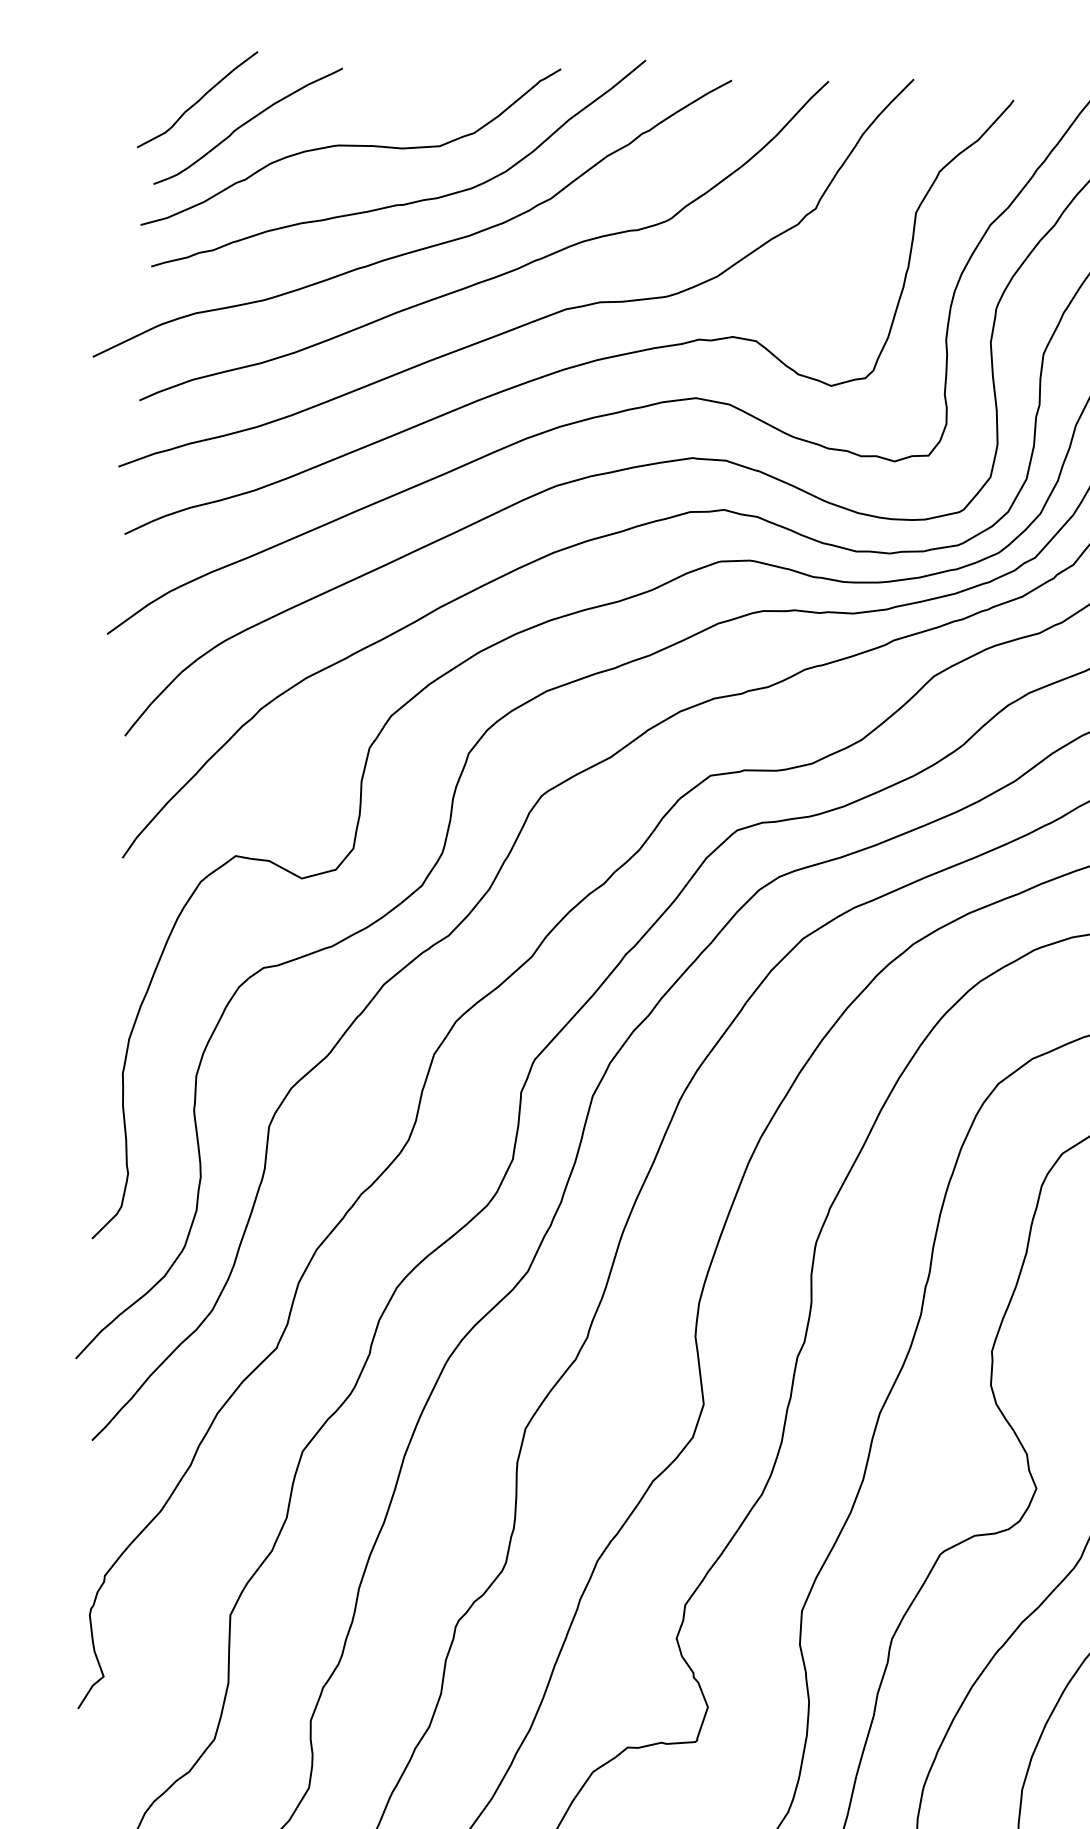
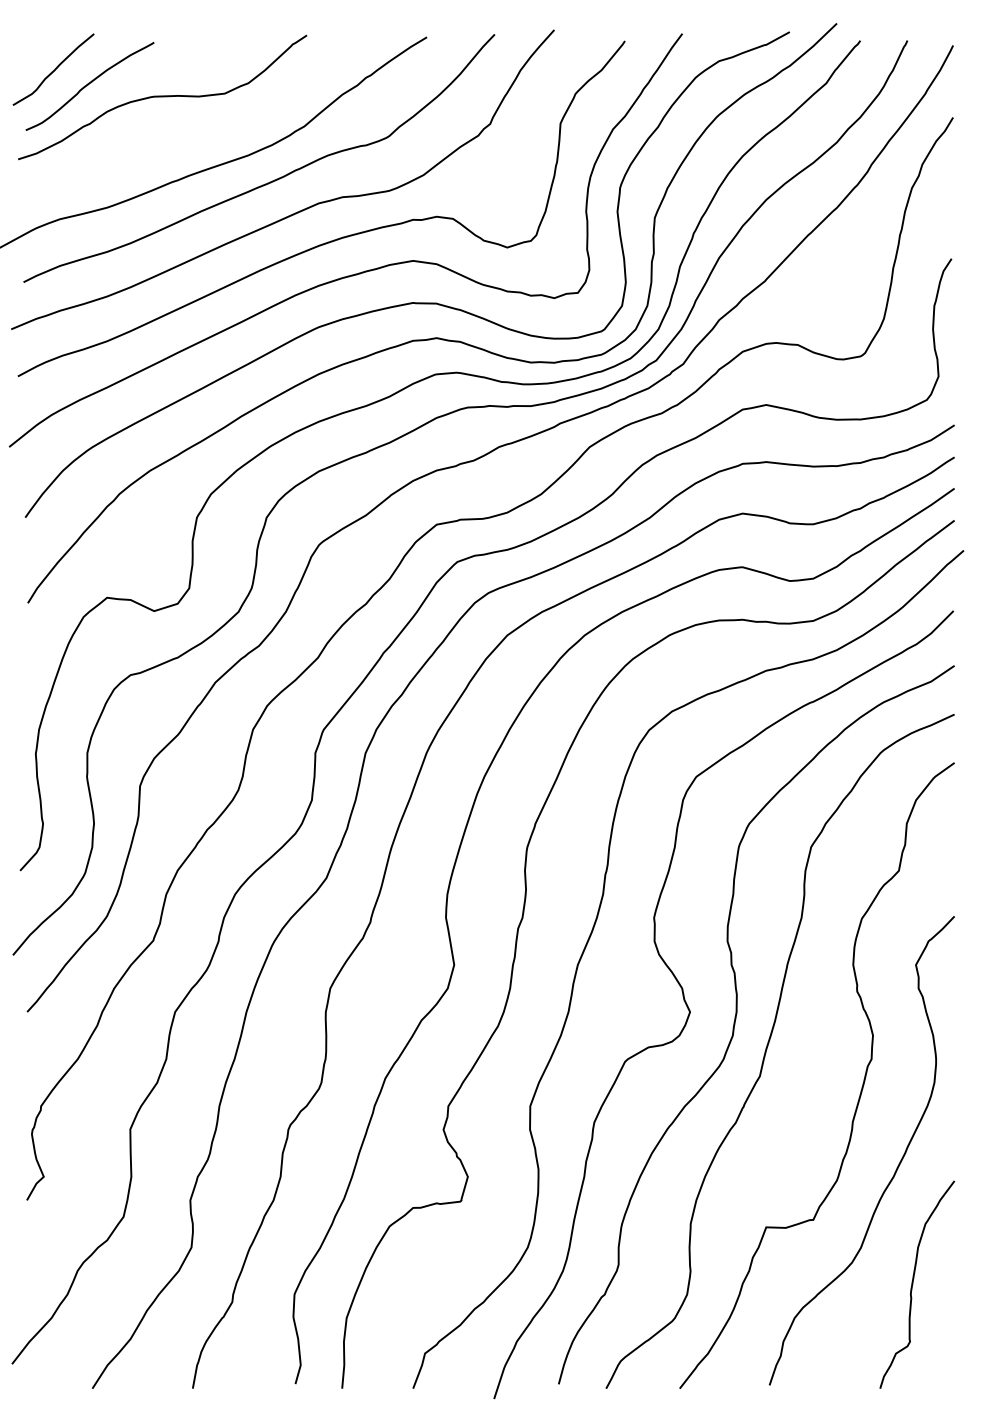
curve: (409, 201) -> (205, 133), removed

